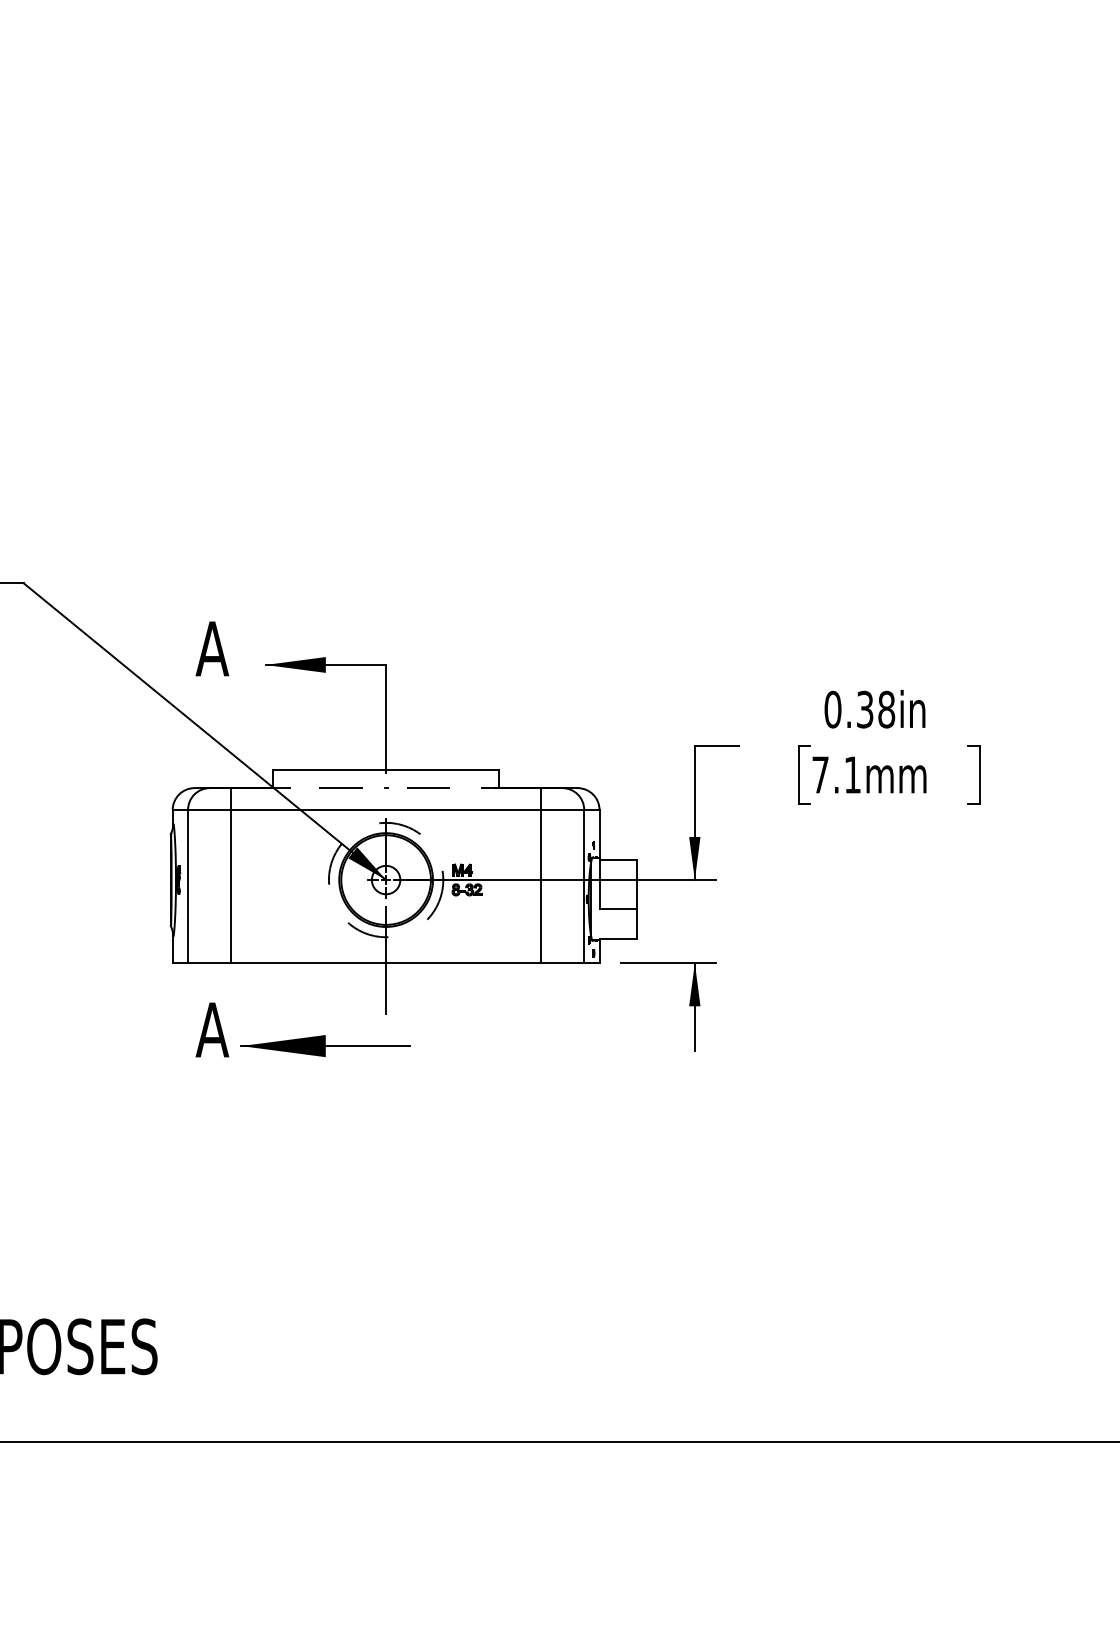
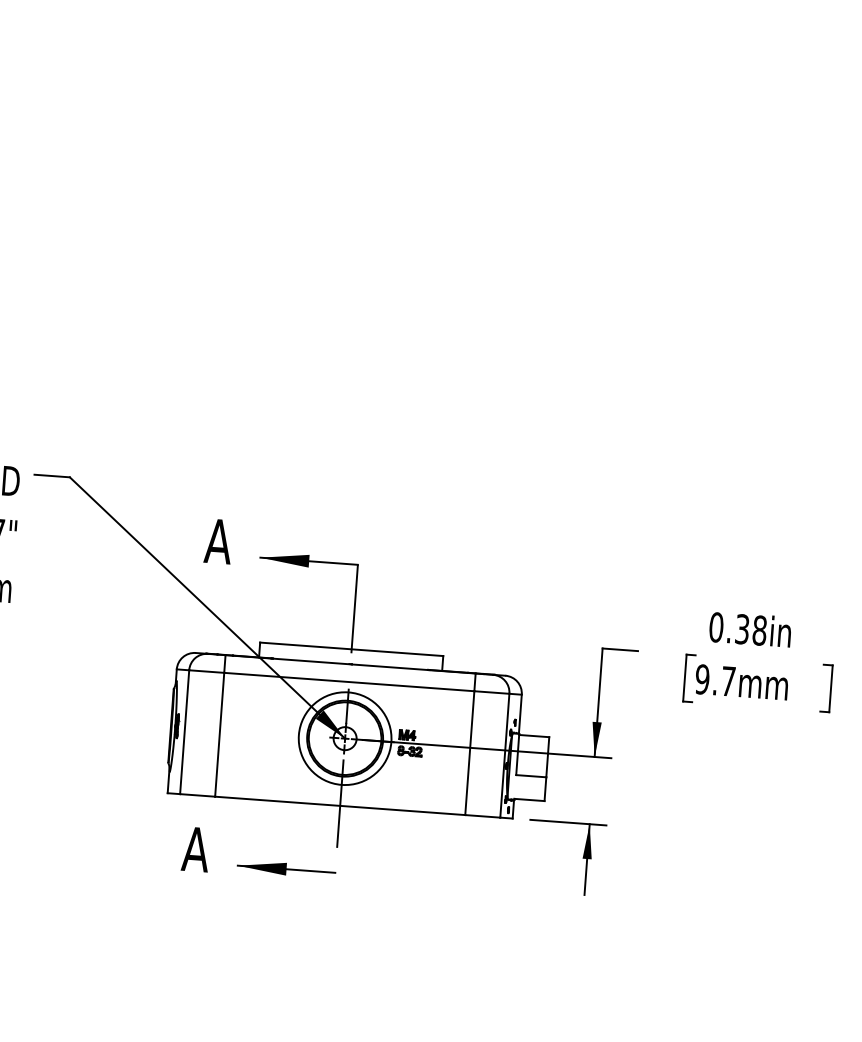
text: (836, 774) -> (715, 680), 7.1mm -> 9.7mm
line: (386, 788) -> (350, 664), dashed -> solid
circle: (385, 879) -> (344, 738), dashed -> solid
part: (325, 1045) -> (286, 868), size x0.71

